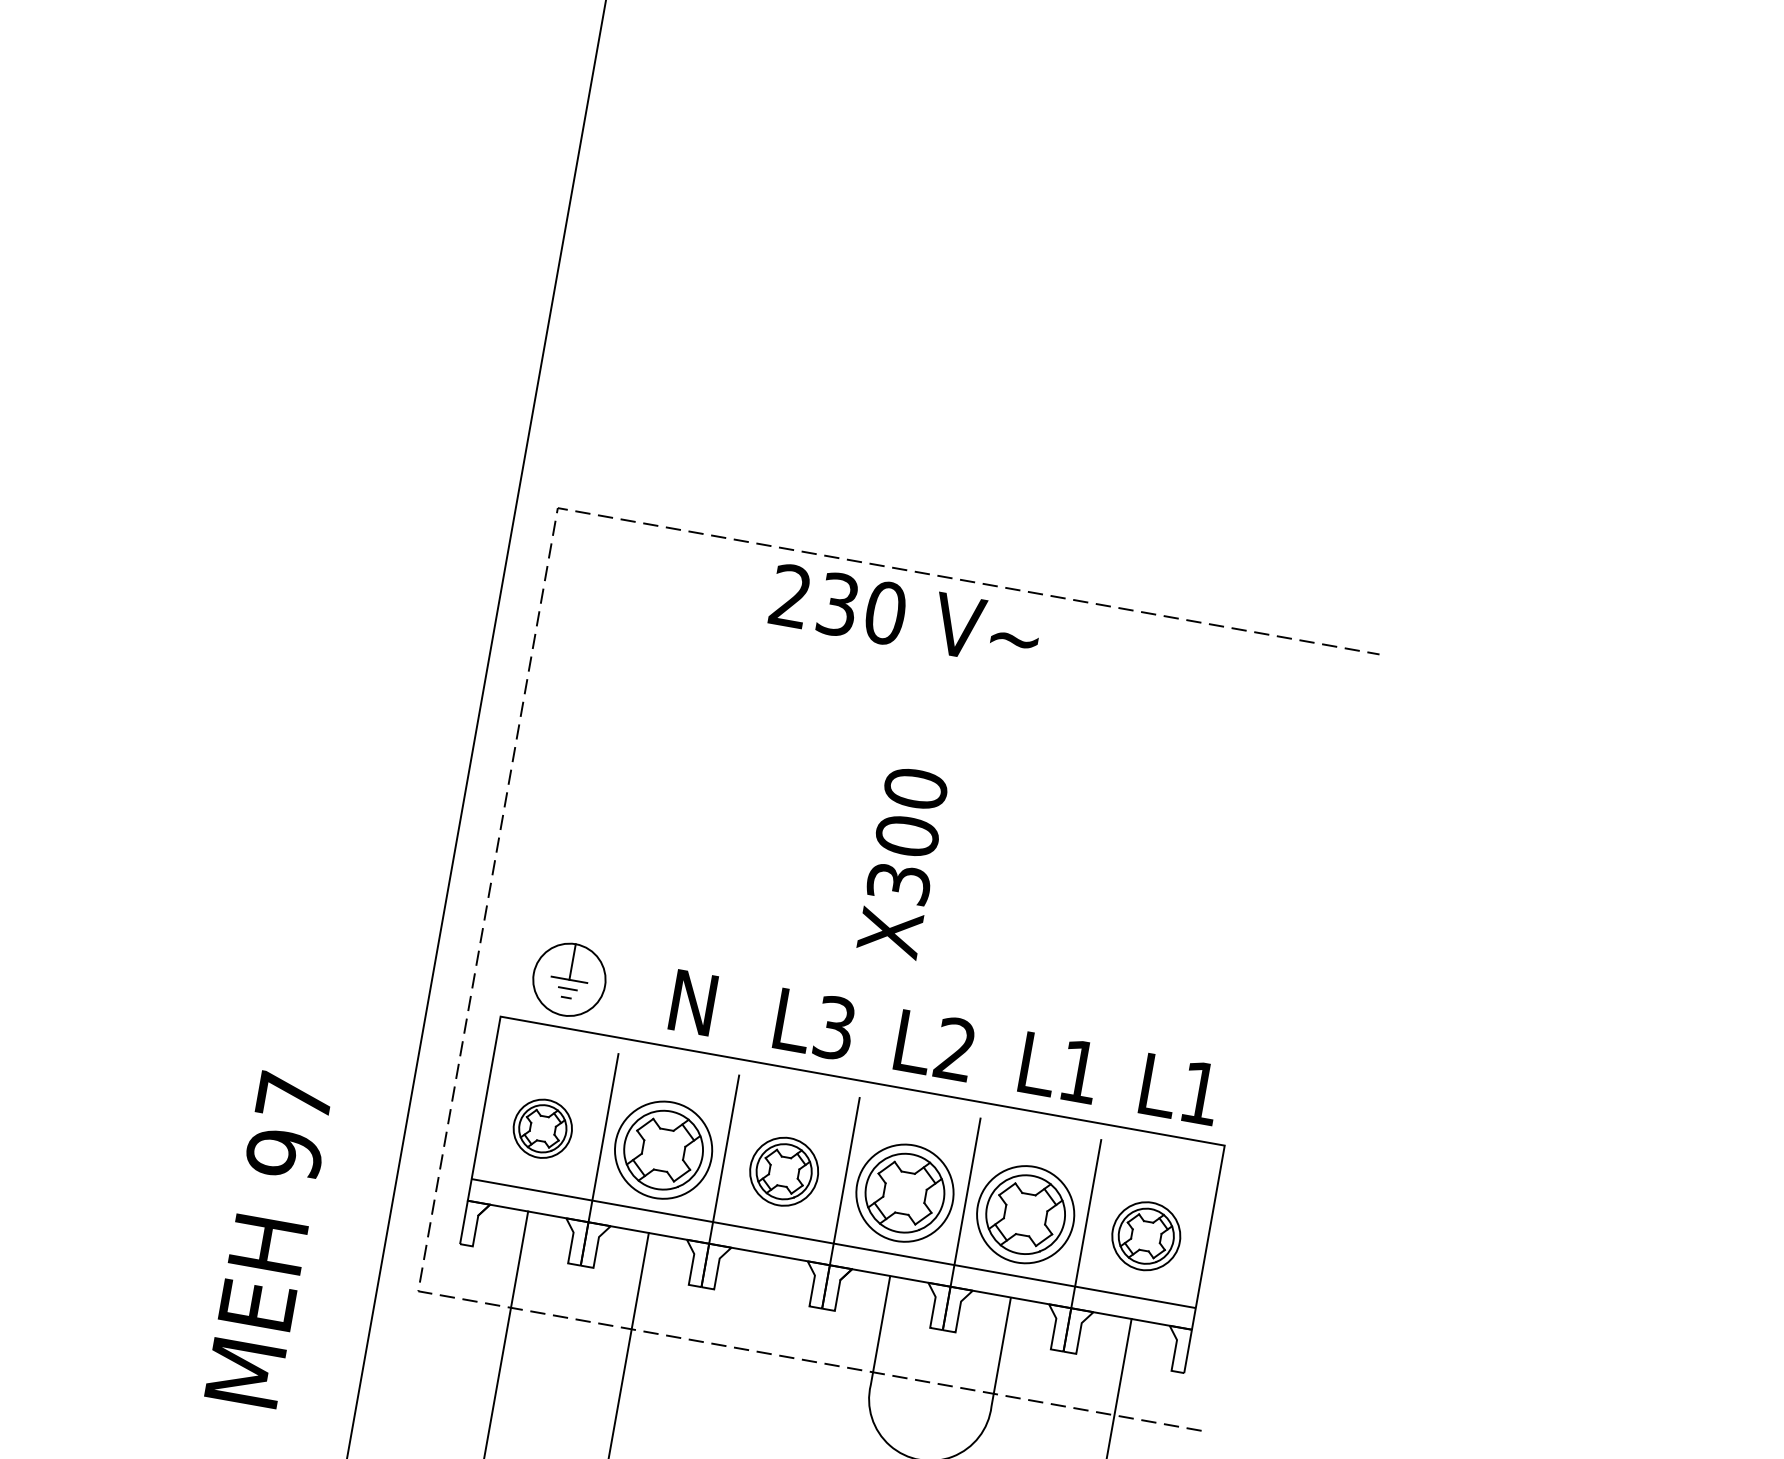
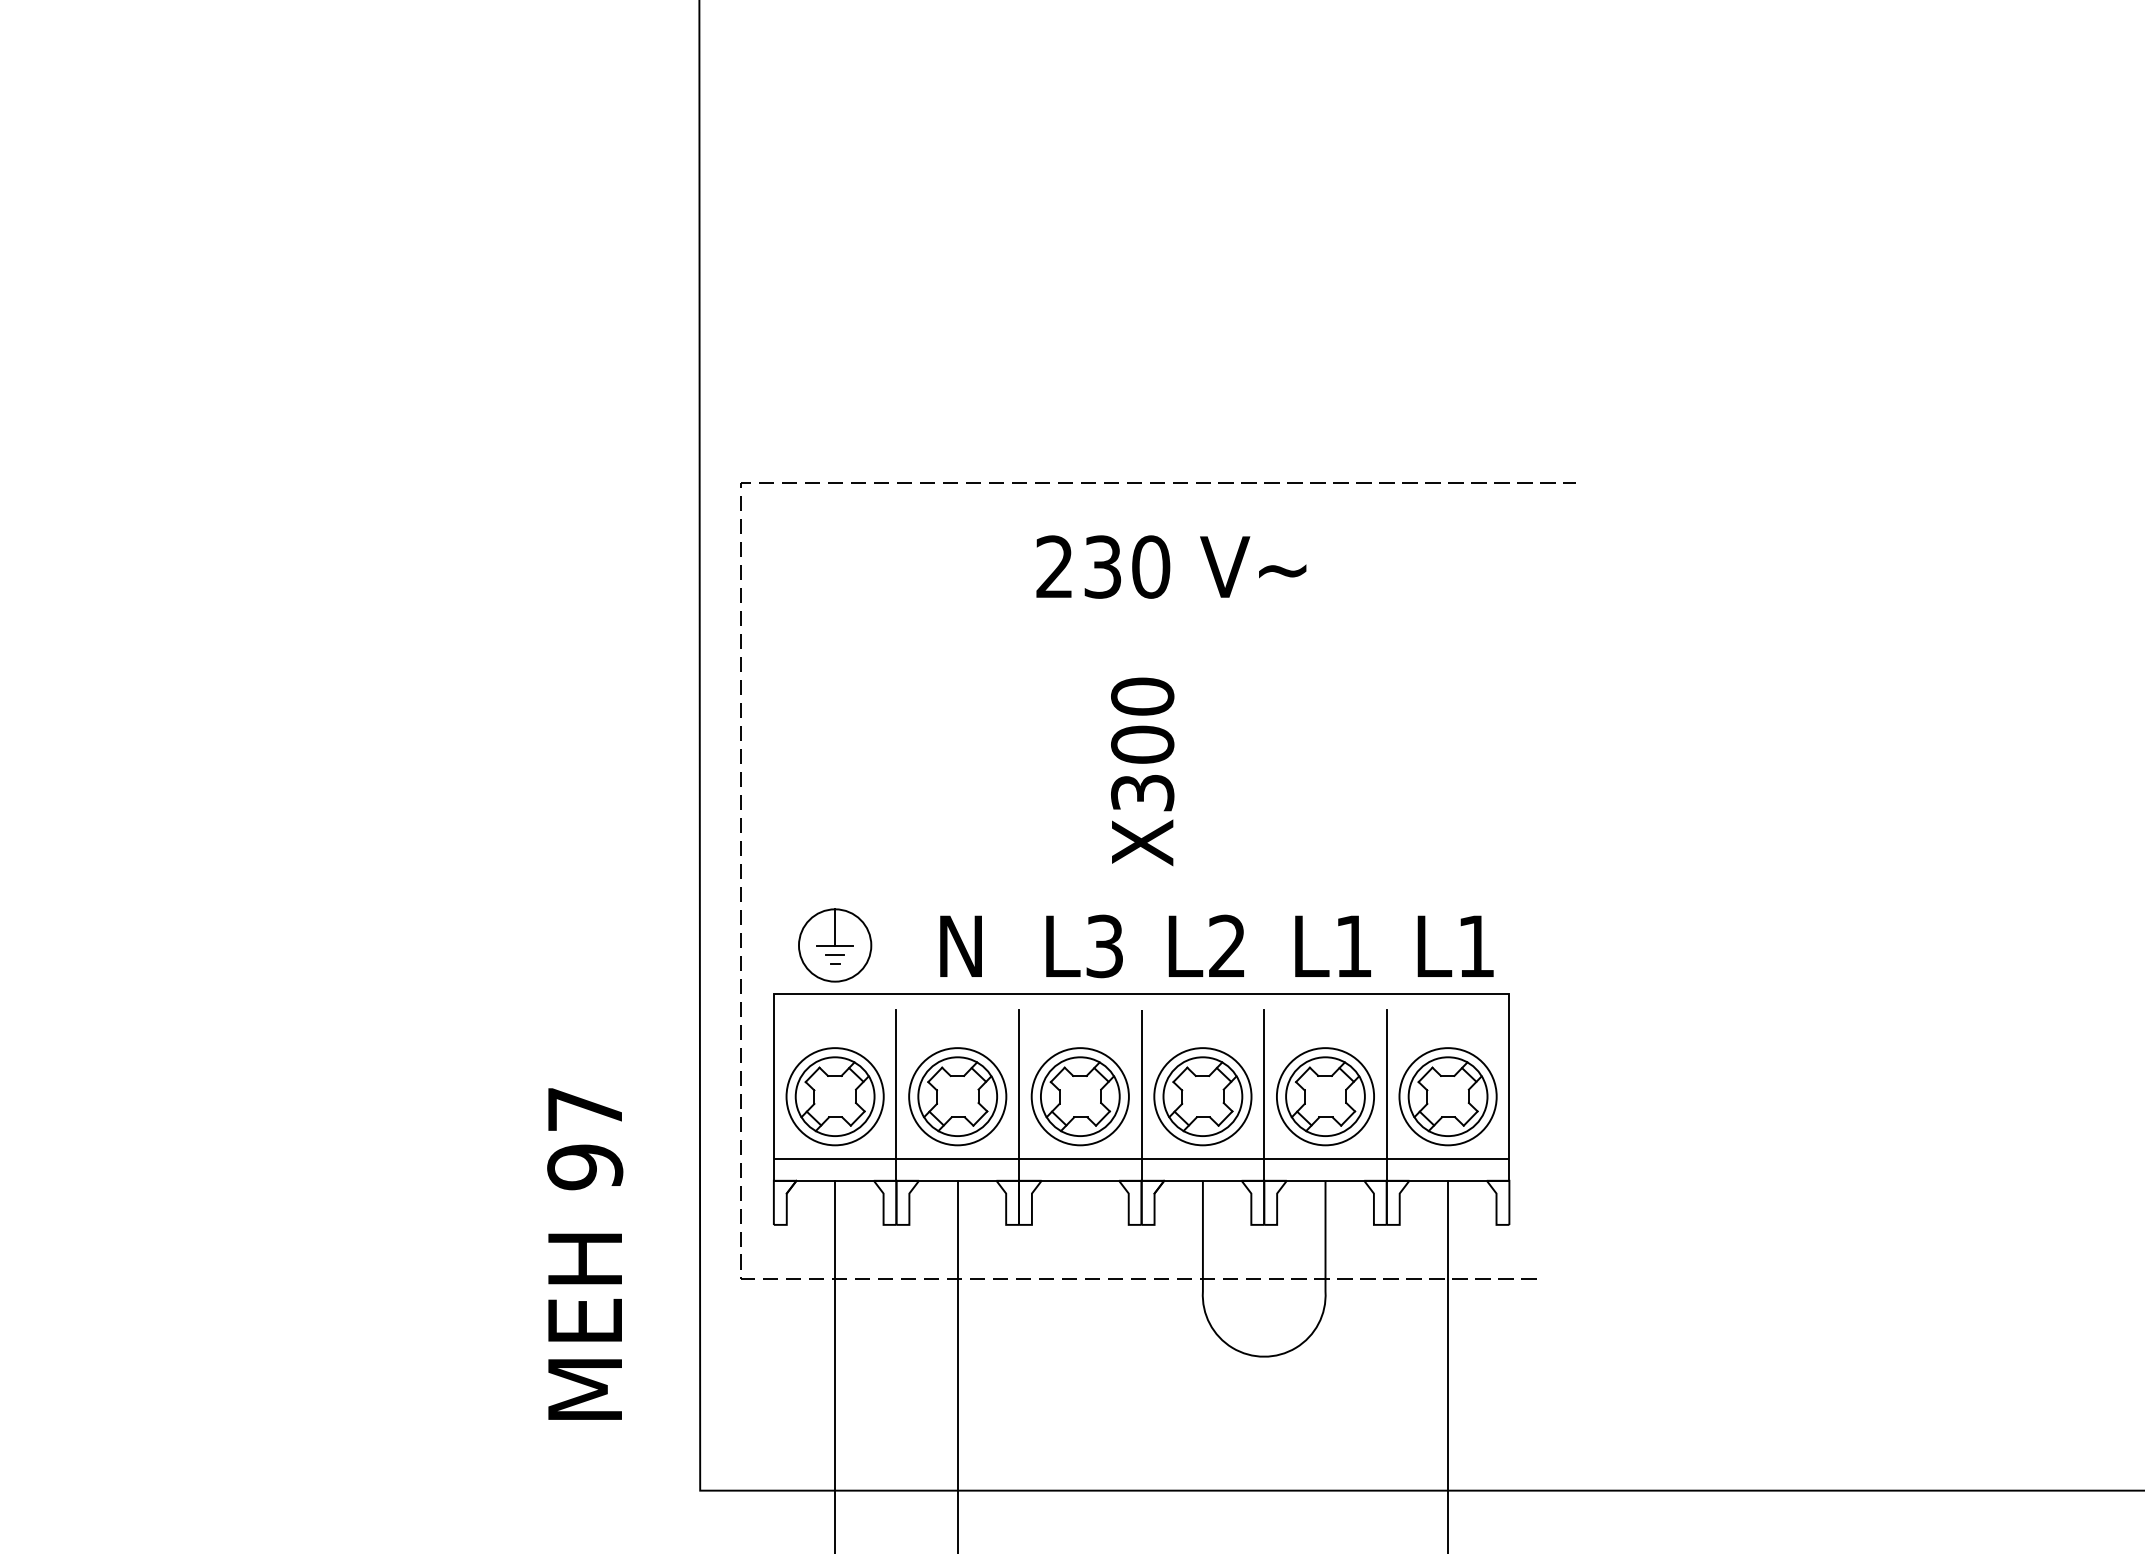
text: (905, 616) -> (1171, 566), moved
part: (542, 1128) -> (834, 1096), size x1.67
part: (783, 1171) -> (1079, 1096), size x1.43
part: (1145, 1235) -> (1447, 1096), size x1.43

